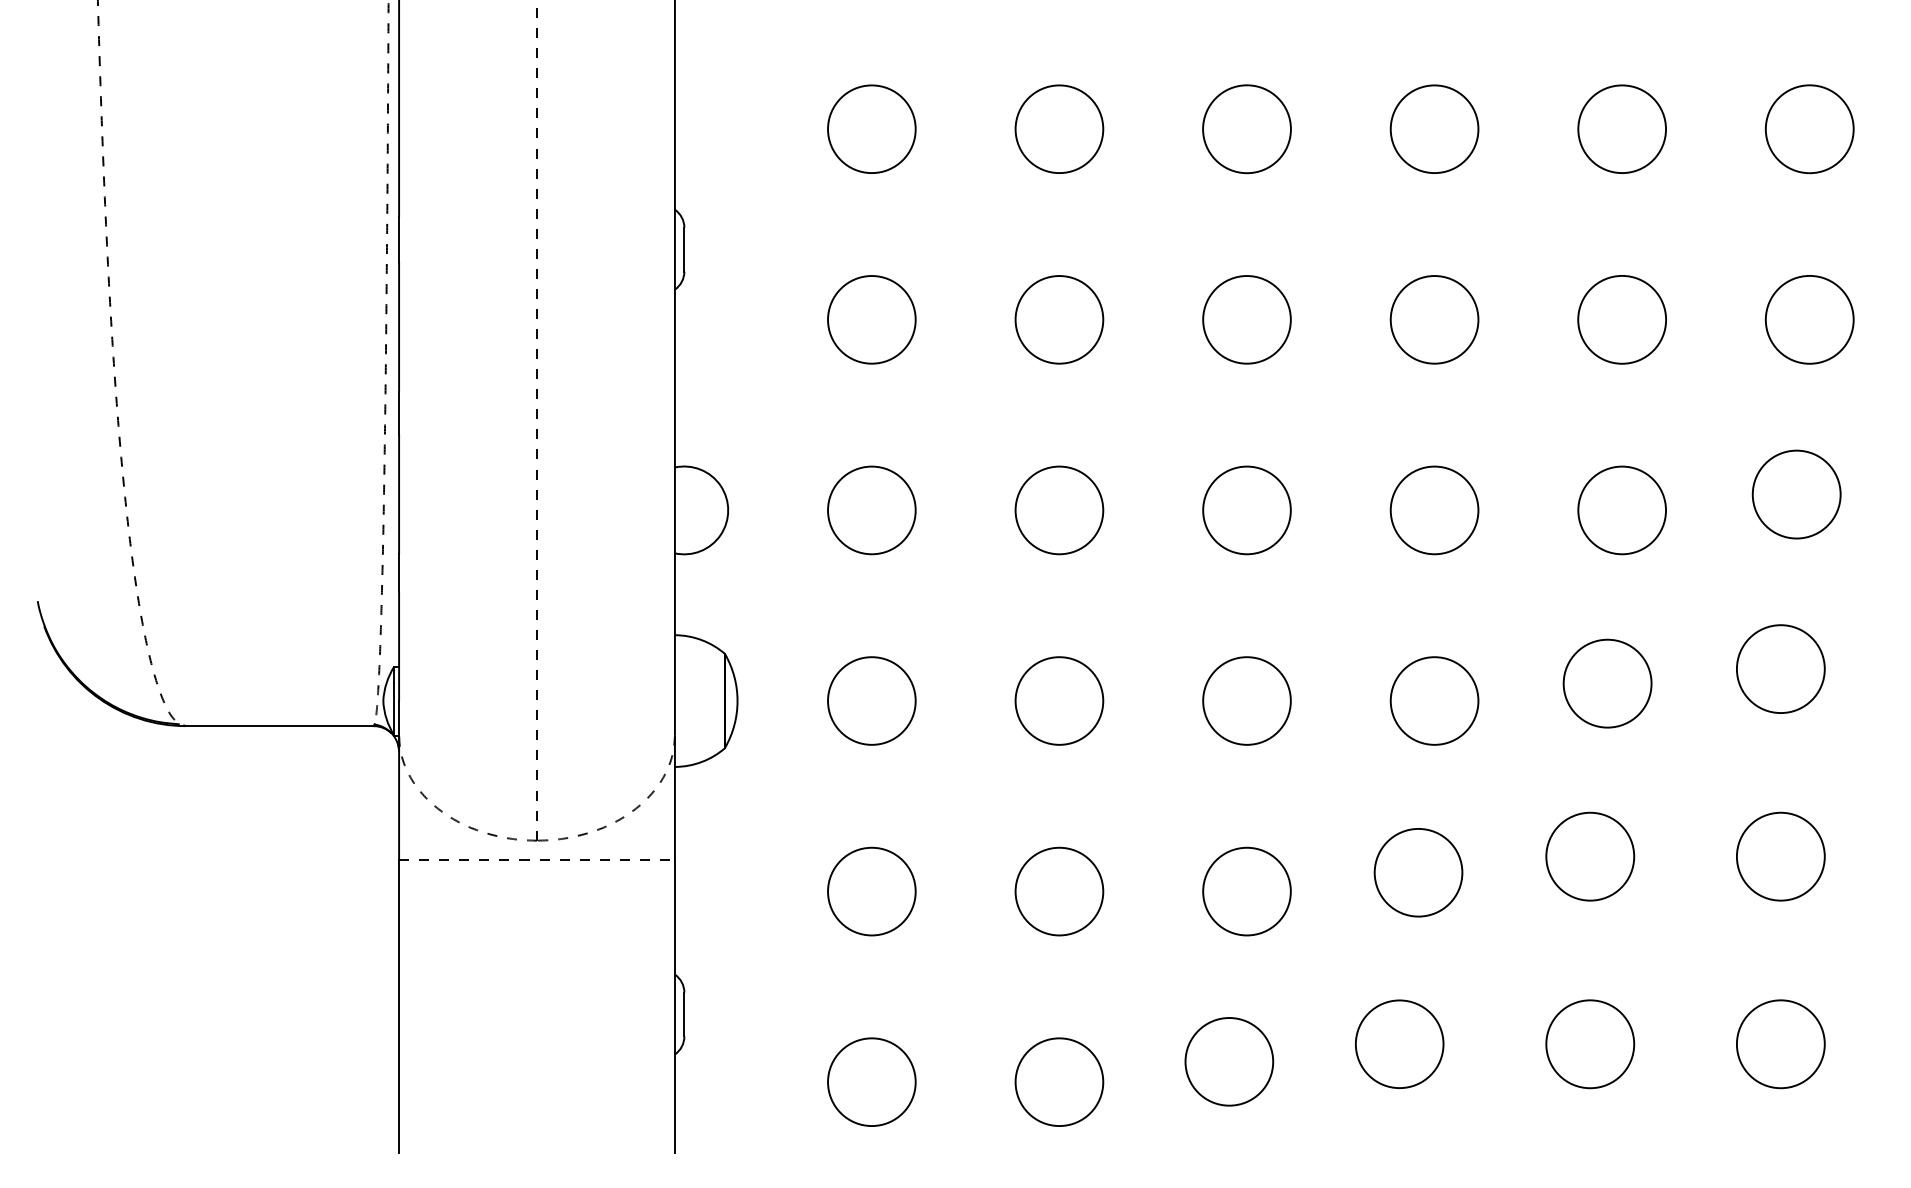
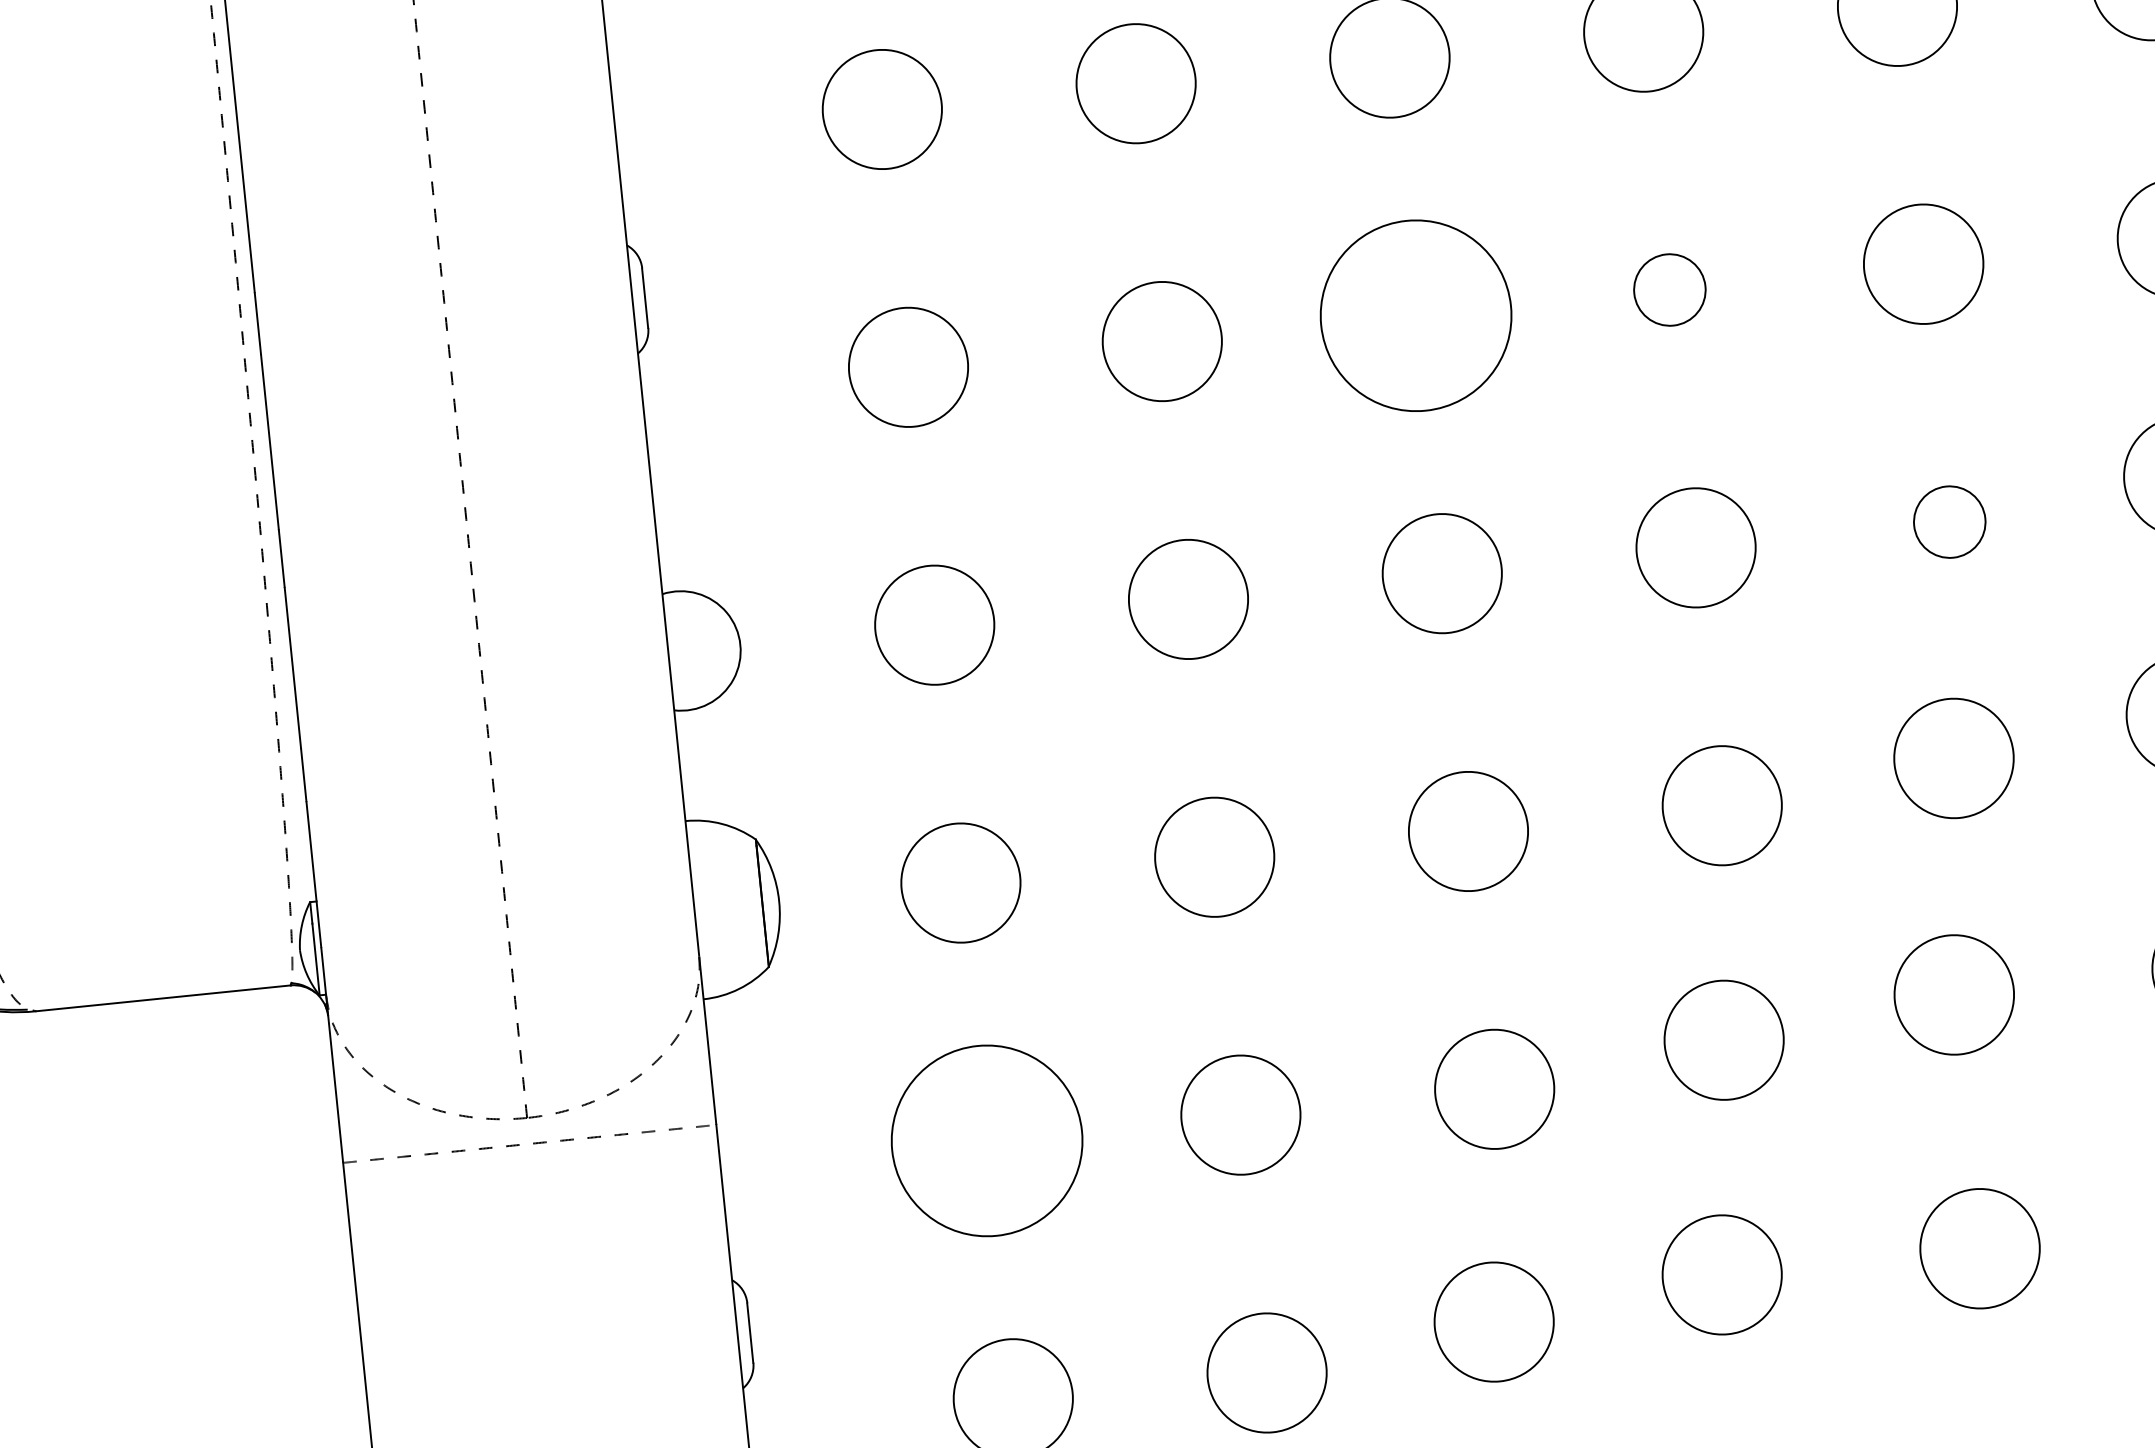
circle: (1246, 319) -> (1415, 315), size x1.6
circle: (1434, 319) -> (1669, 289), size x0.6
circle: (1621, 510) -> (1948, 522), size x0.6
circle: (871, 891) -> (986, 1140), size x1.6

